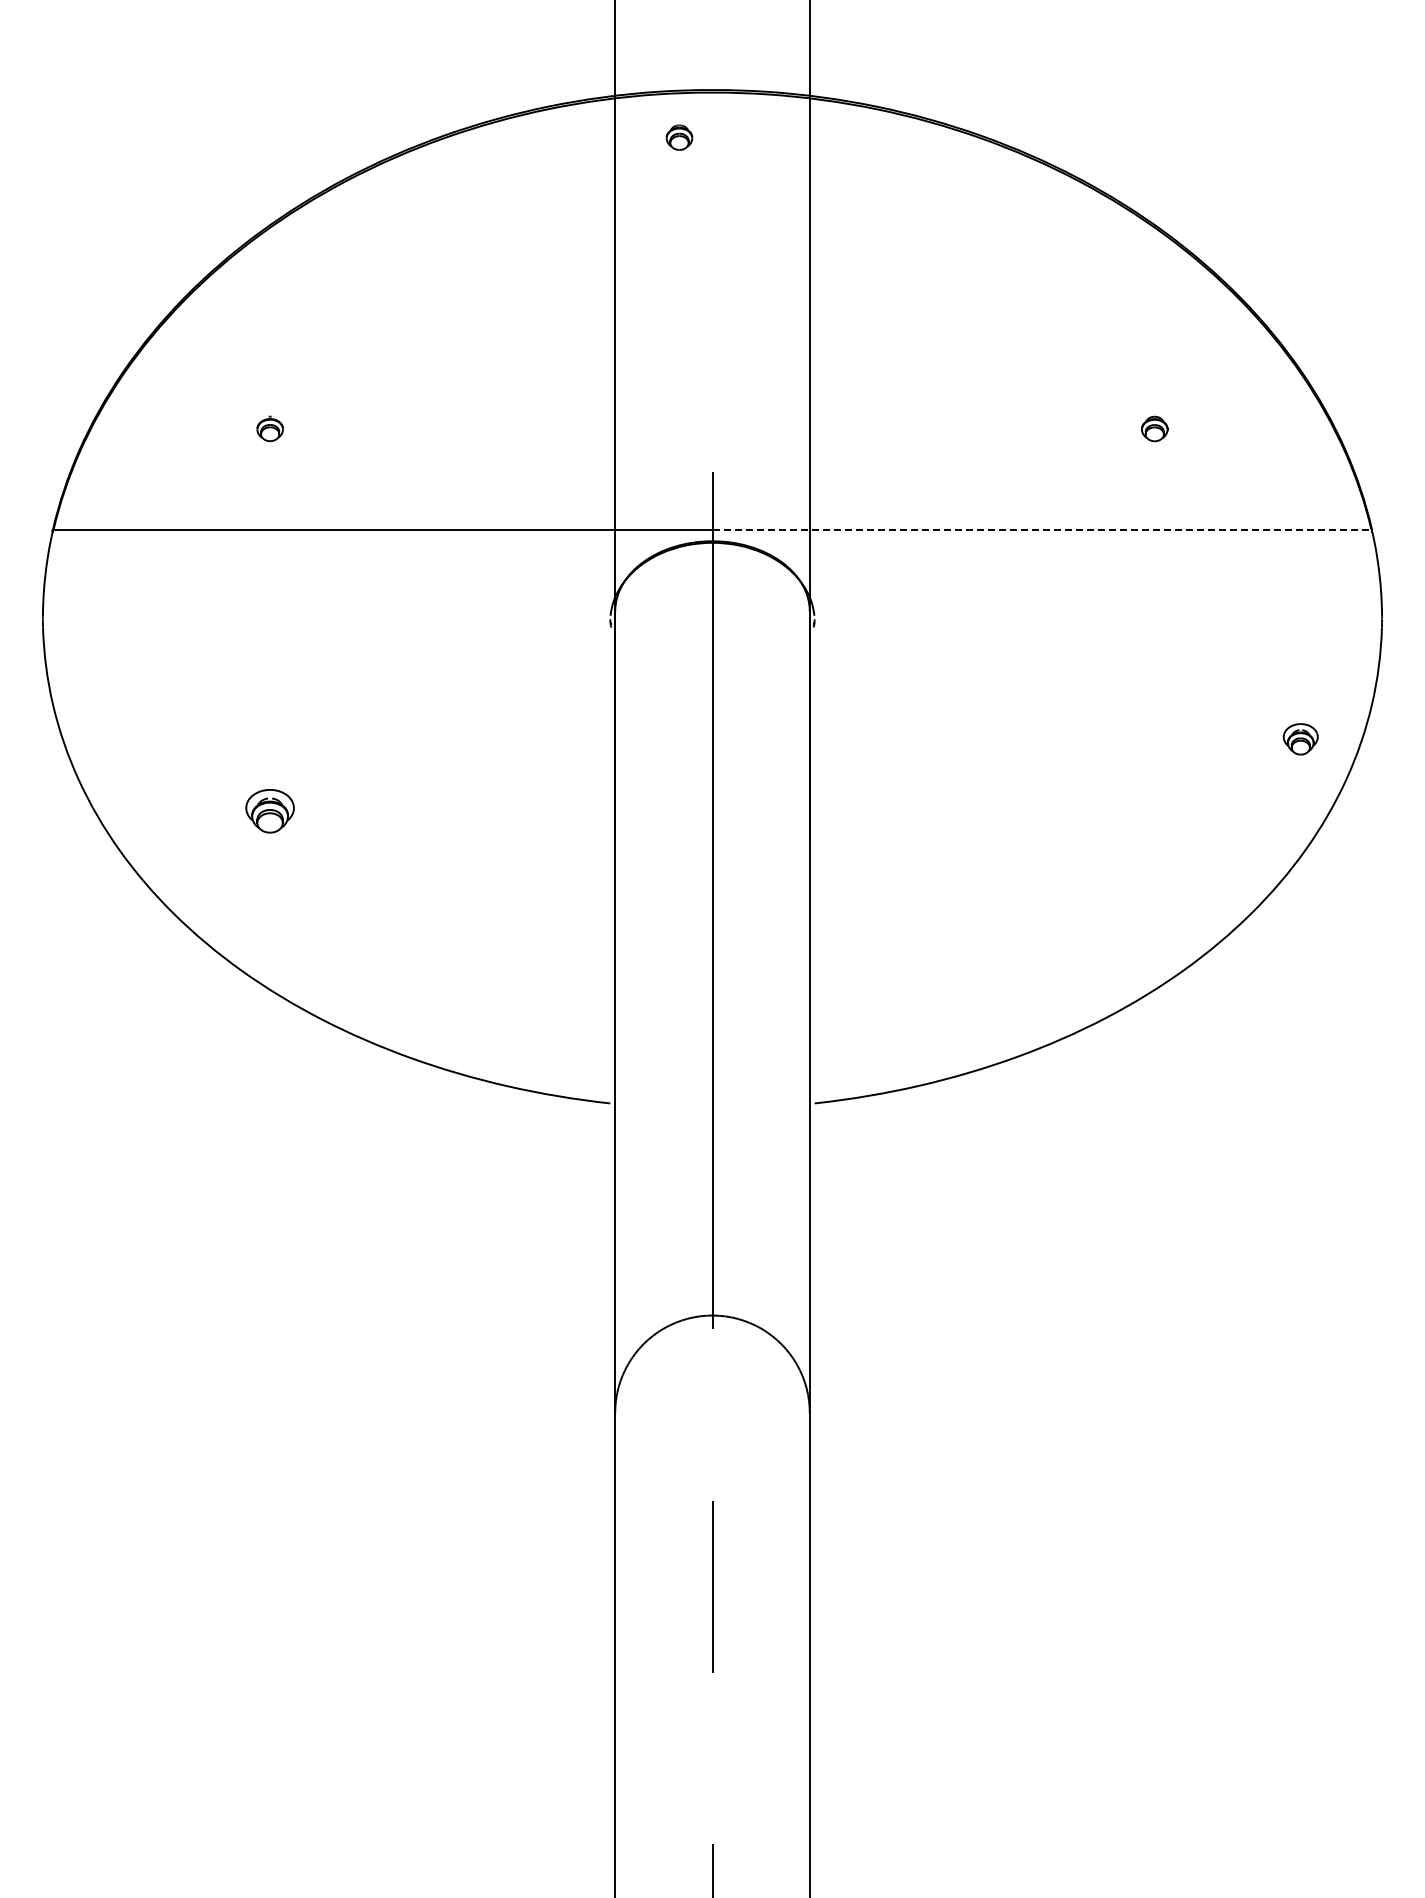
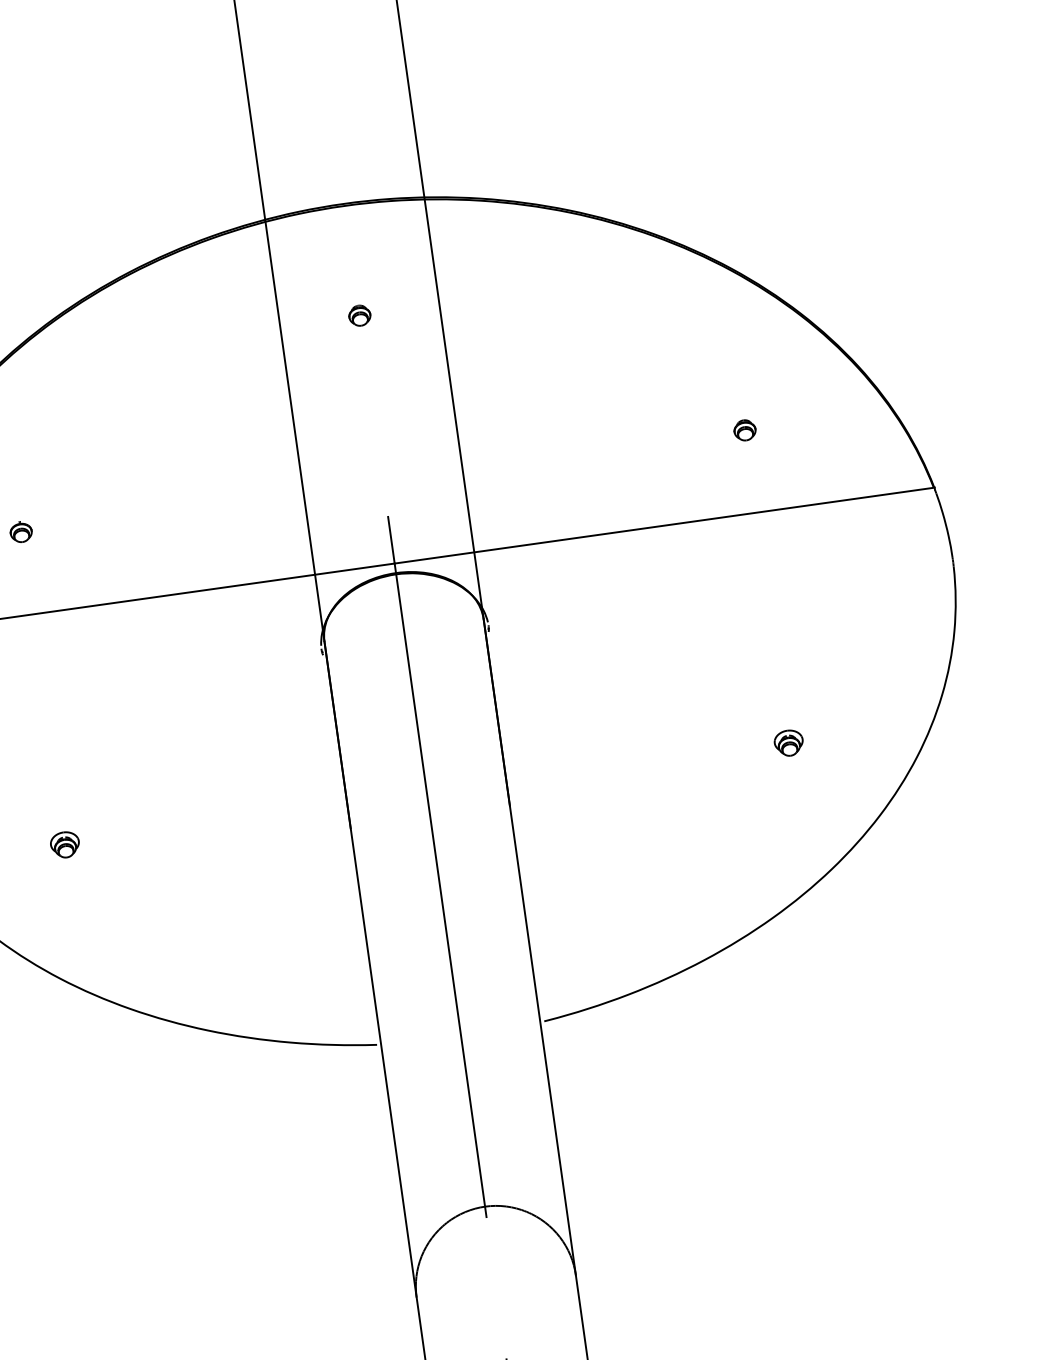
part: (679, 137) -> (359, 315), moved
line: (1042, 529) -> (664, 525), dashed -> solid
part: (1300, 739) -> (788, 743), moved
part: (270, 811) -> (65, 845), size x0.71

